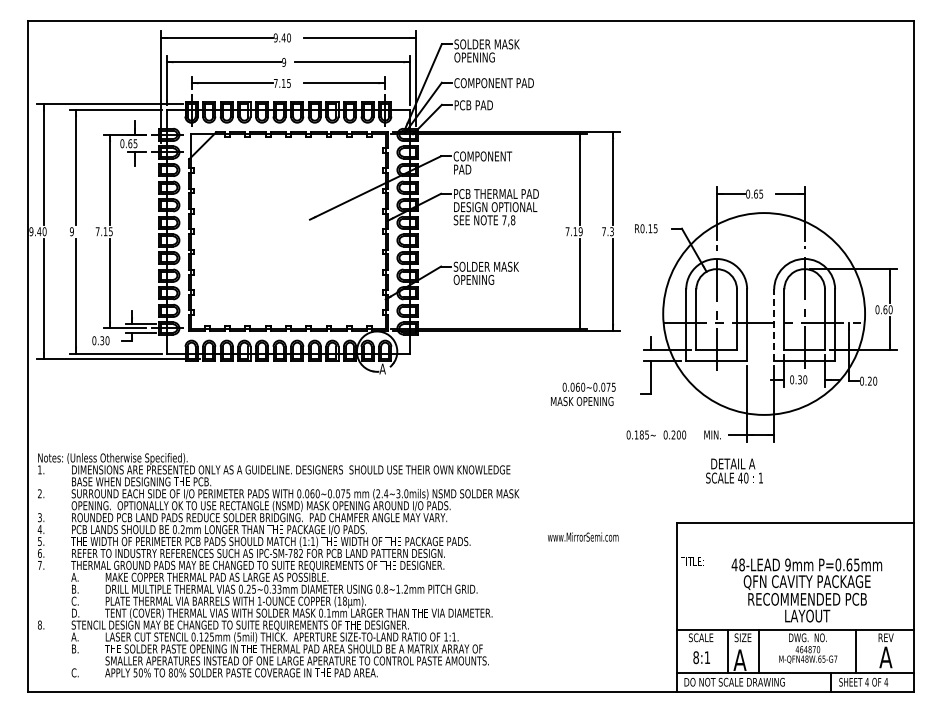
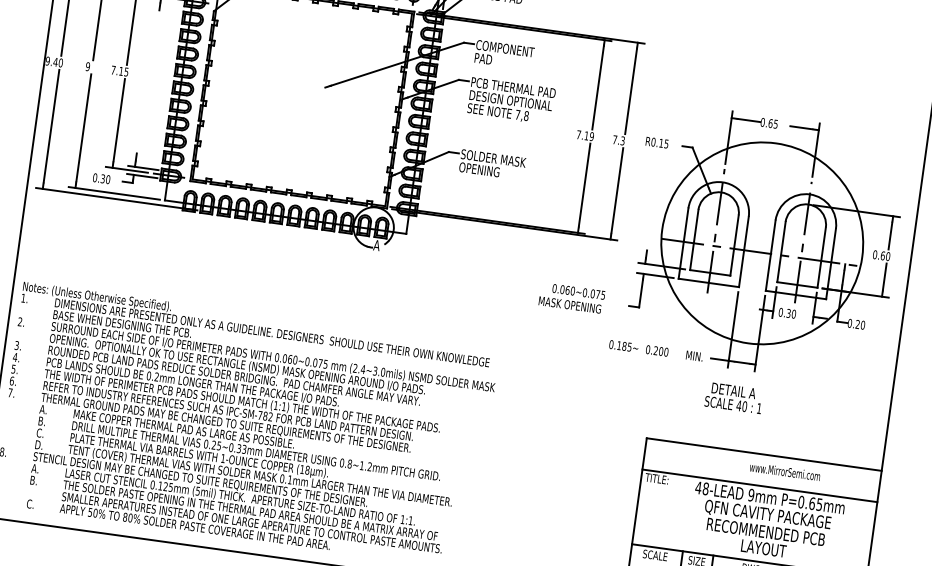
line: (774, 324) -> (771, 255), dashed -> solid
text: (734, 470) -> (734, 397), moved
text: (583, 536) -> (785, 471), moved
line: (794, 554) -> (759, 485), added

